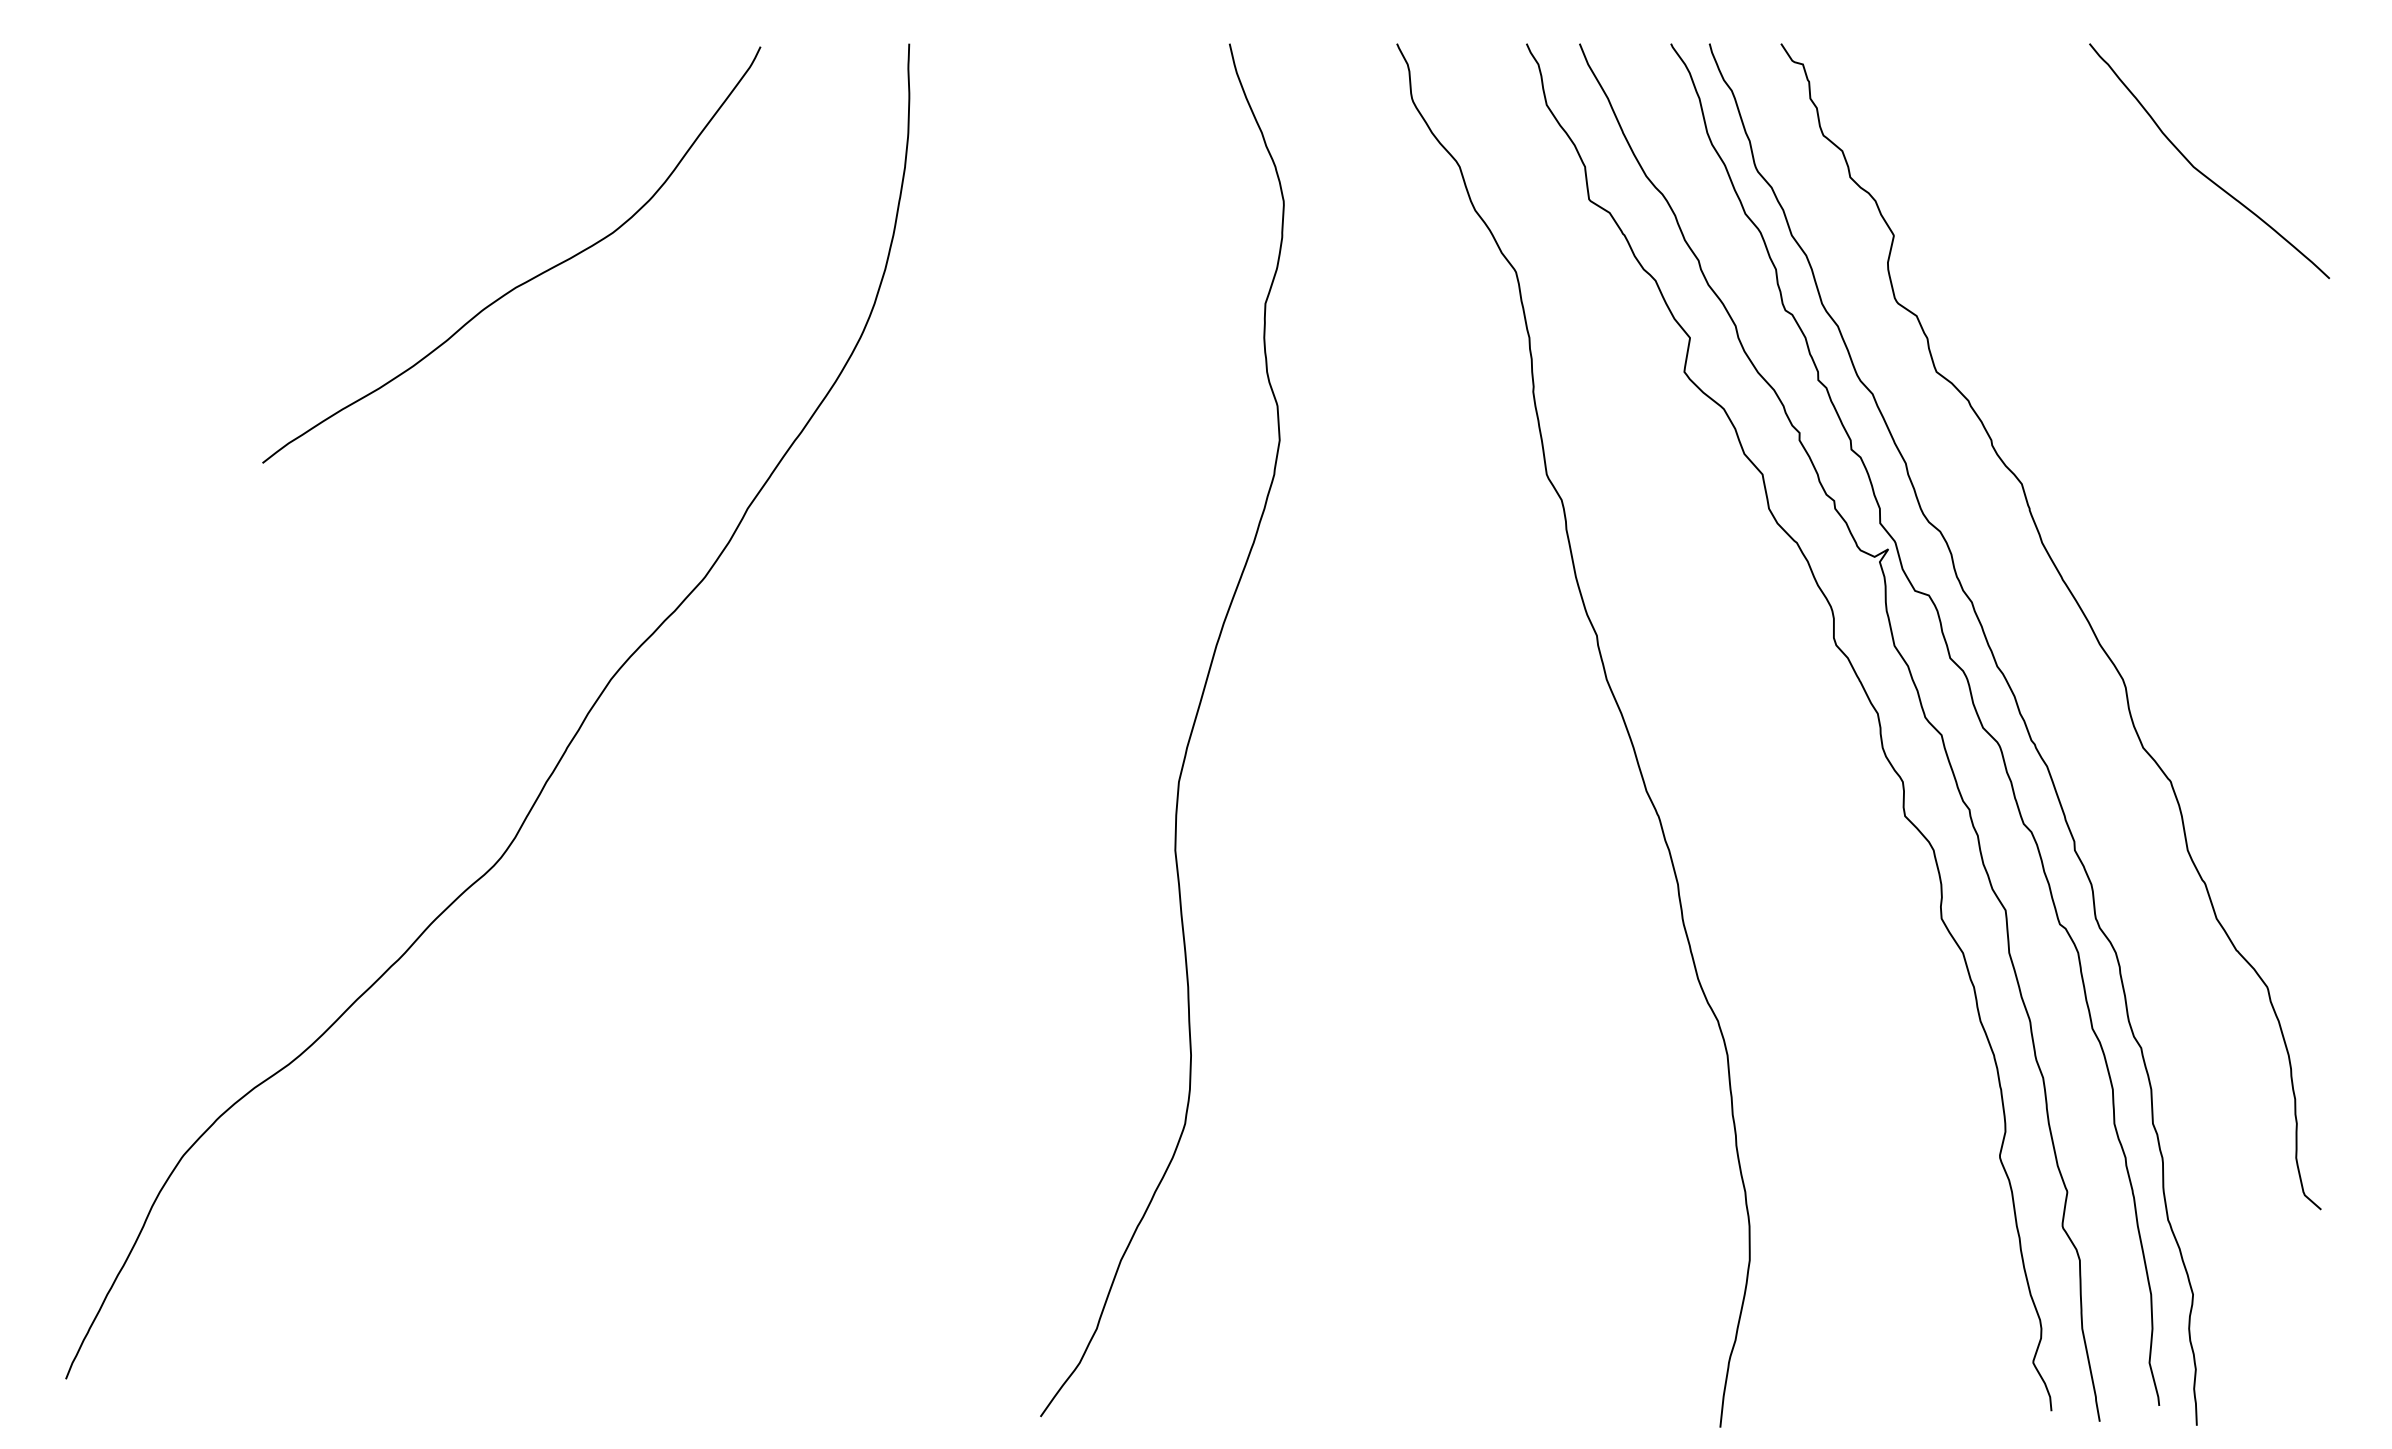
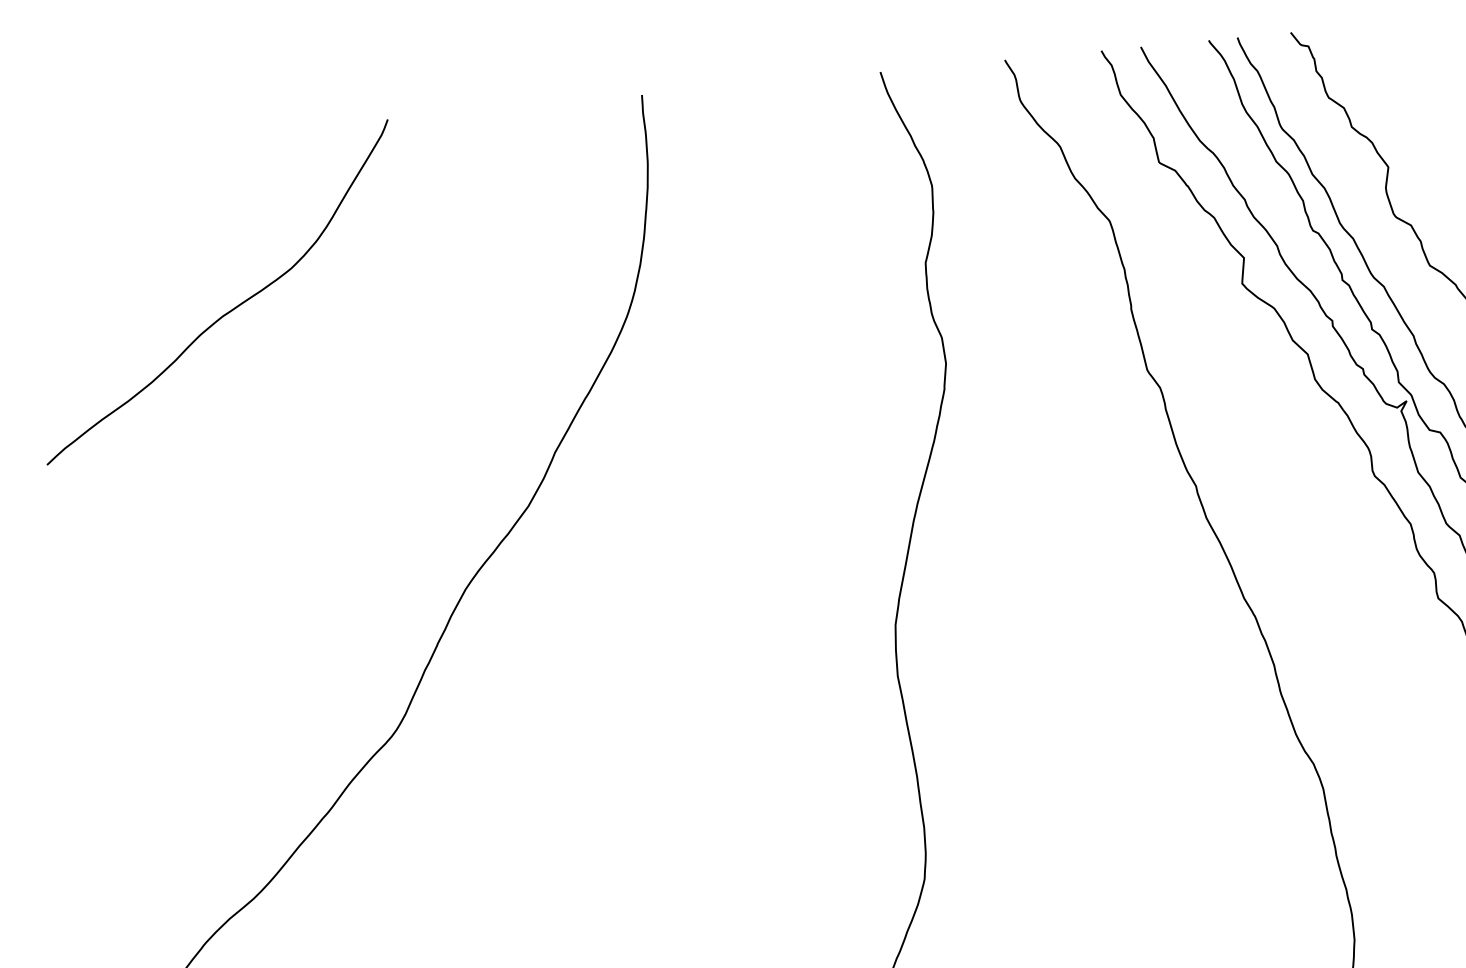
curve: (528, 279) -> (231, 309), moved

